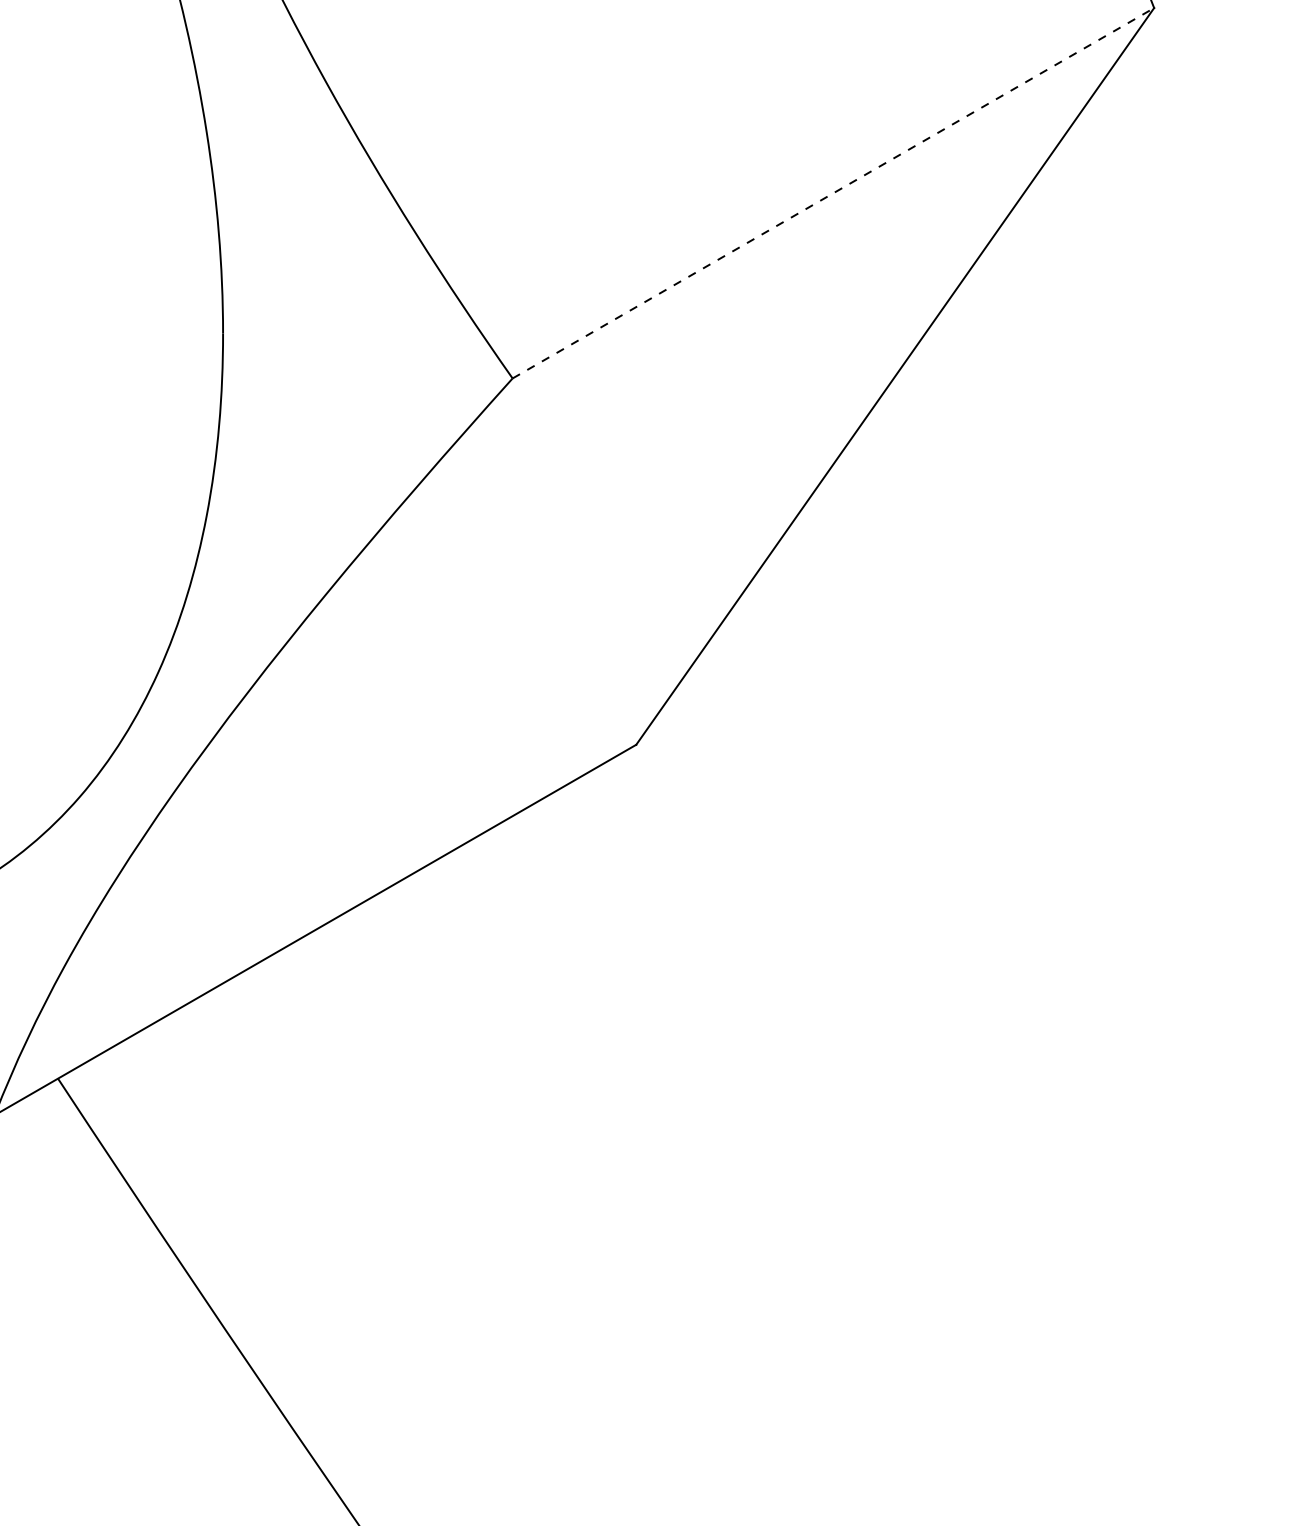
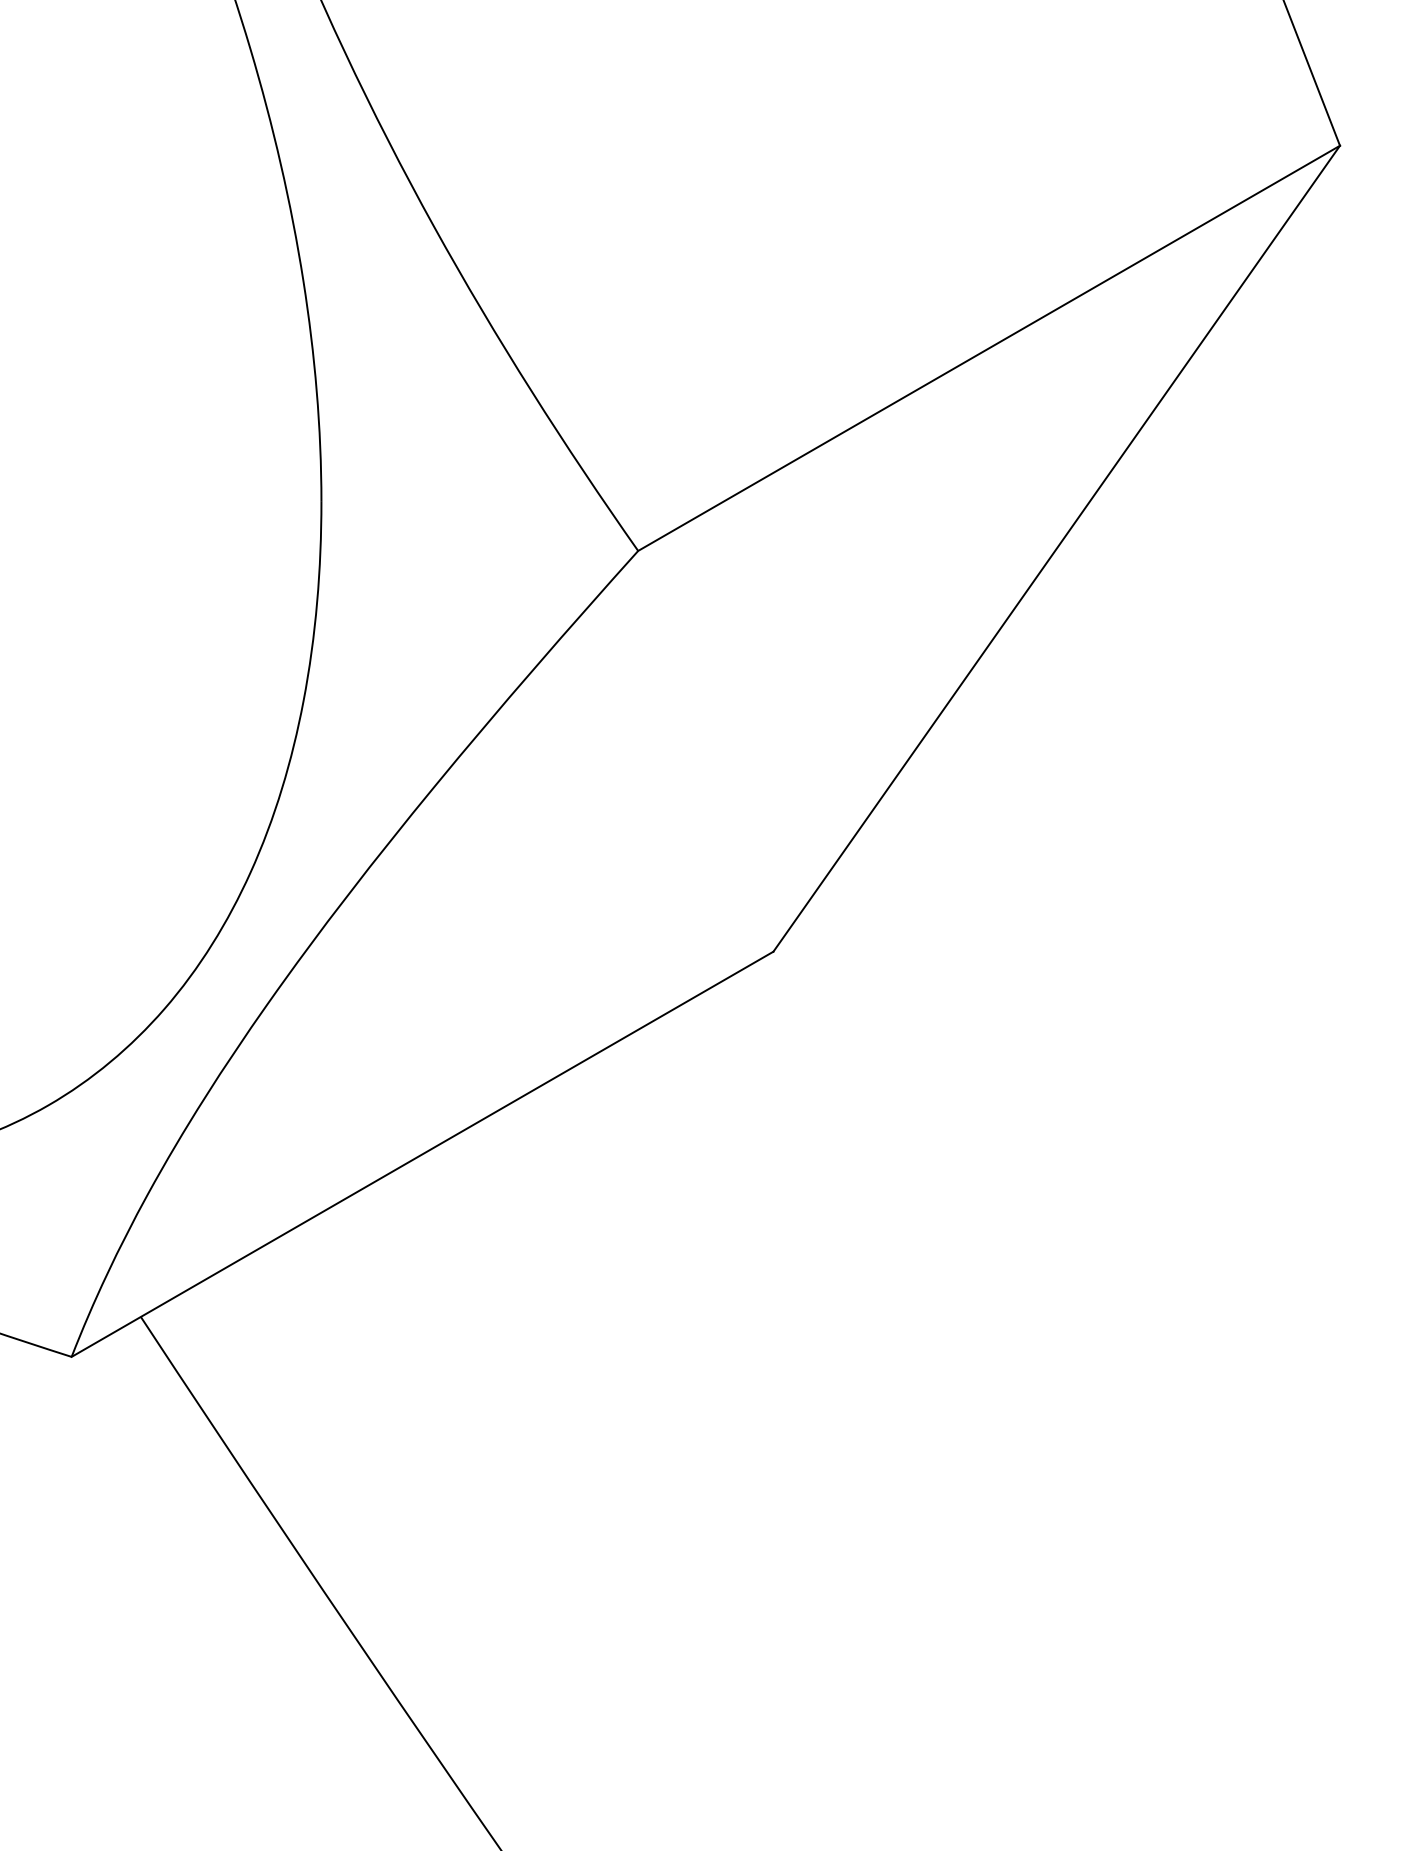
line: (833, 193) -> (989, 348), dashed -> solid

